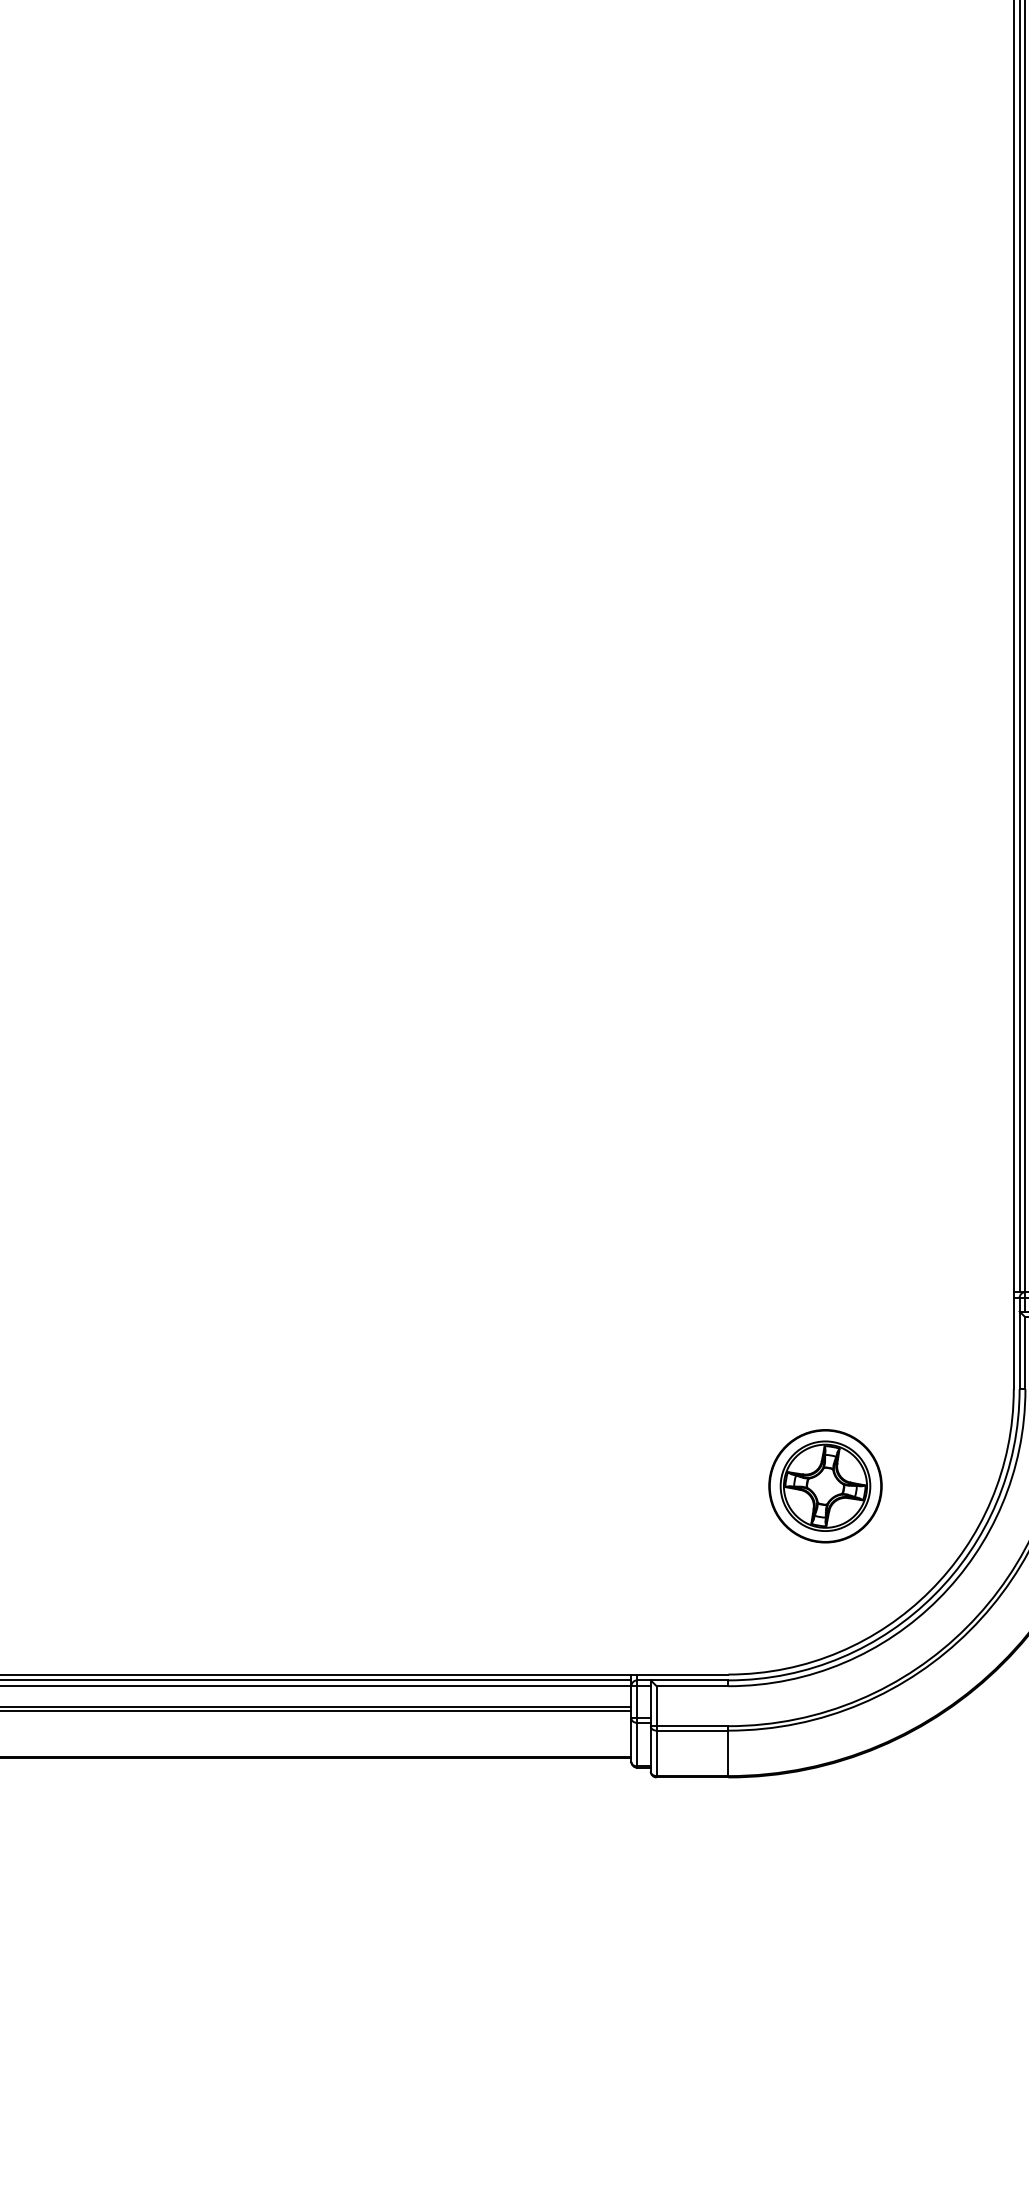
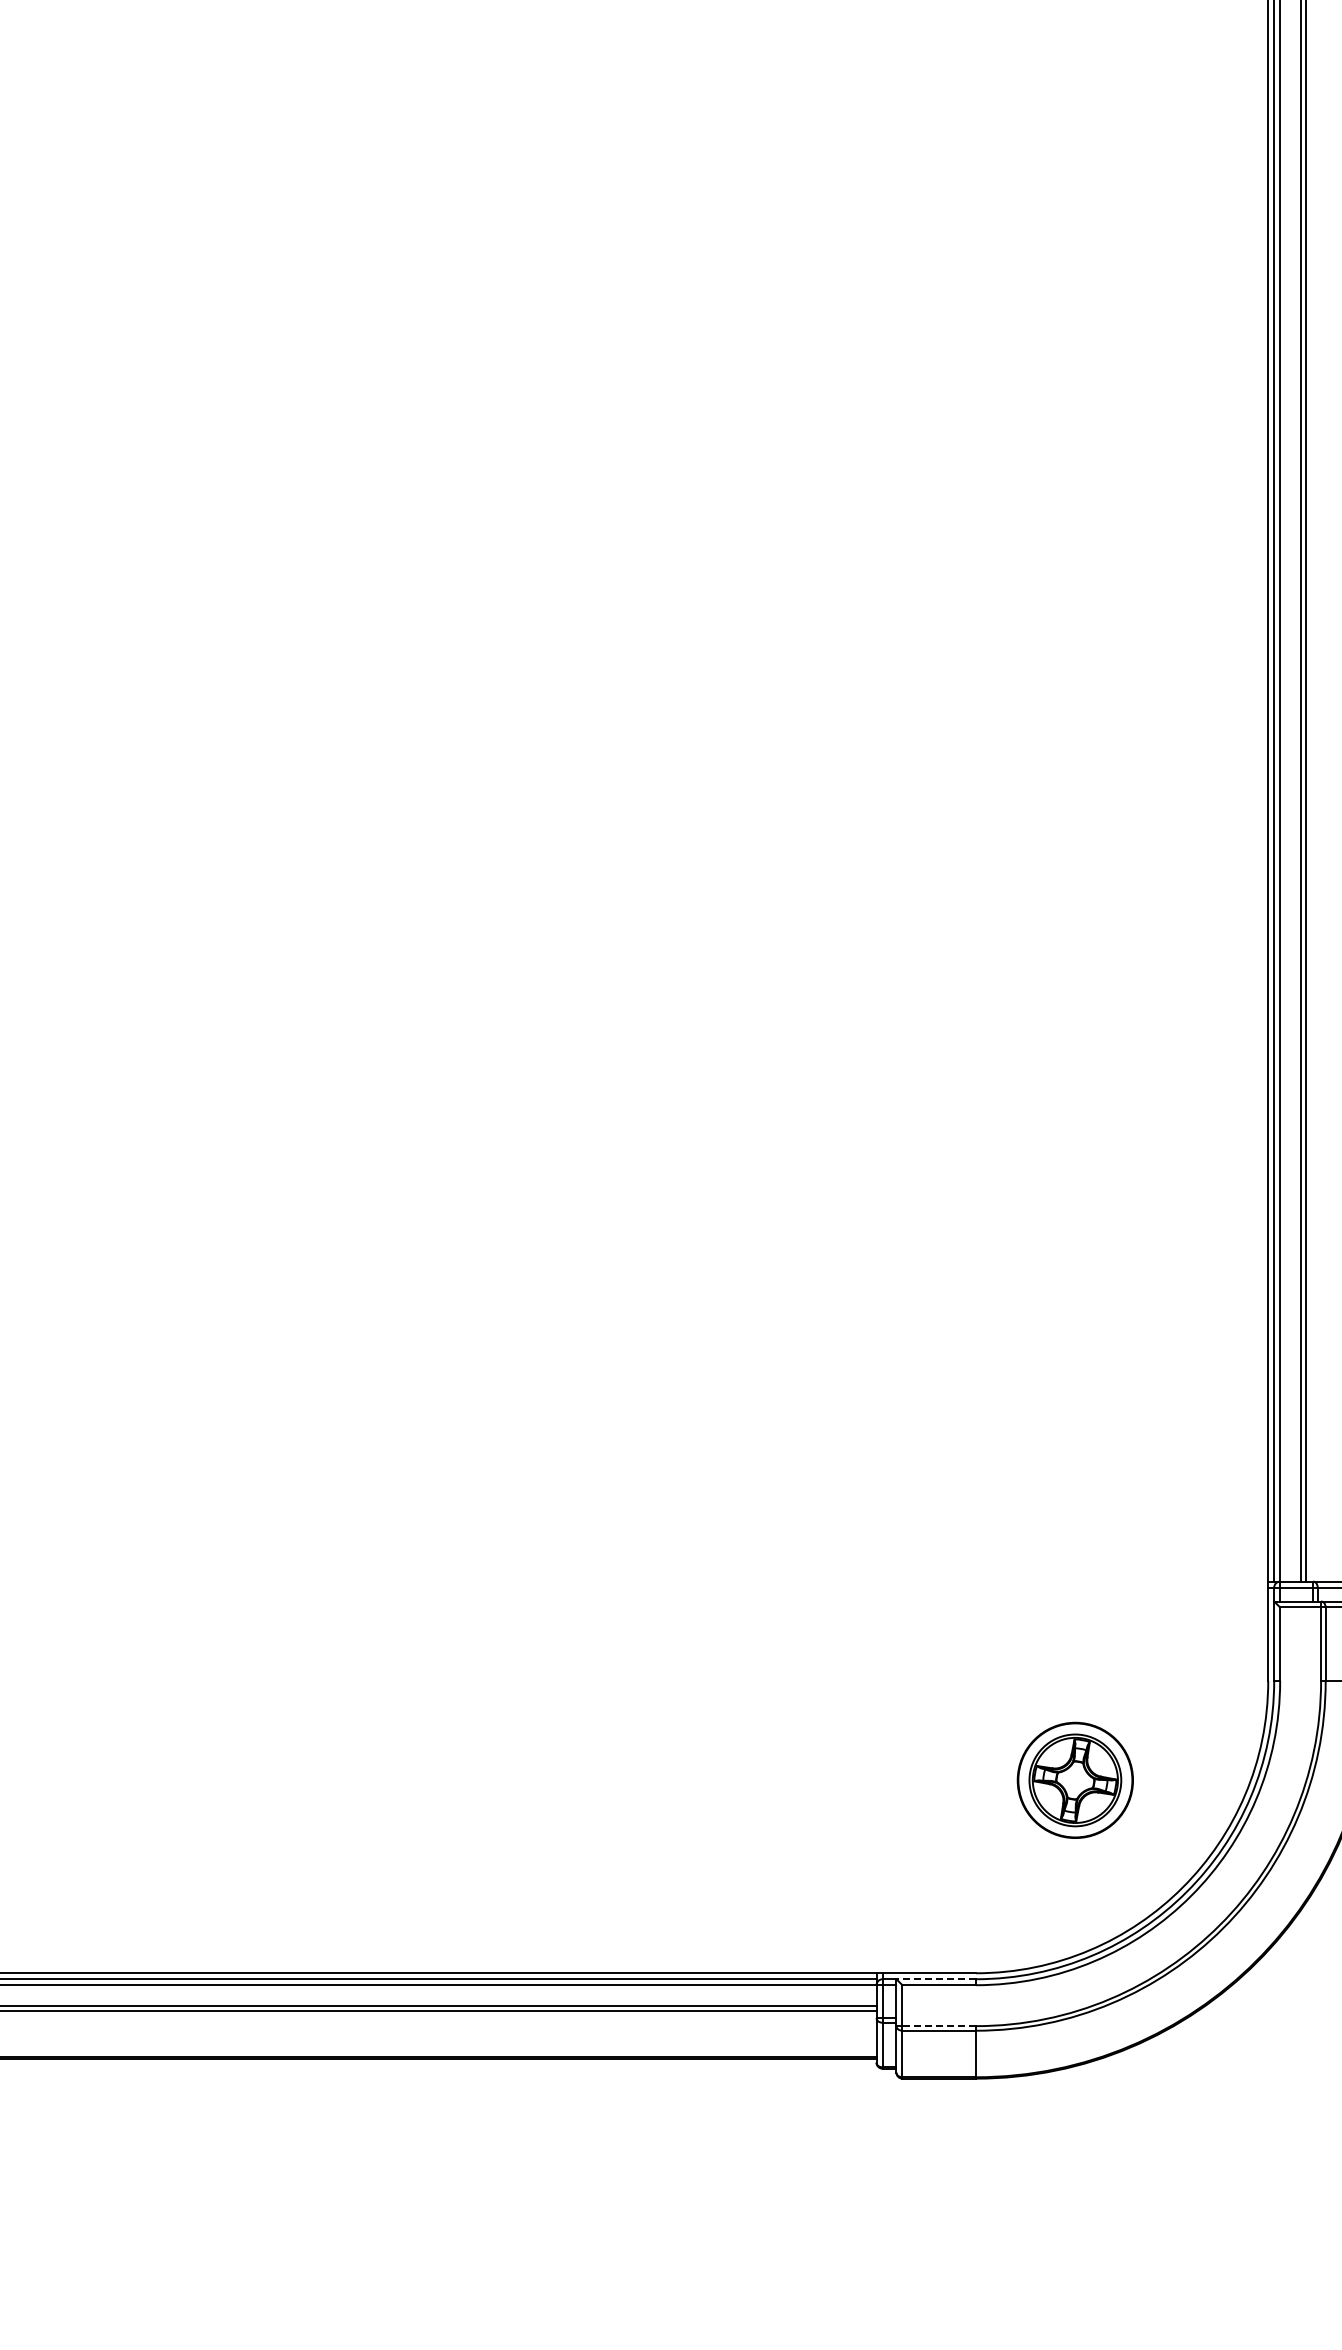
line: (689, 1680) -> (936, 1979), solid -> dashed
line: (692, 1726) -> (939, 2026), solid -> dashed

